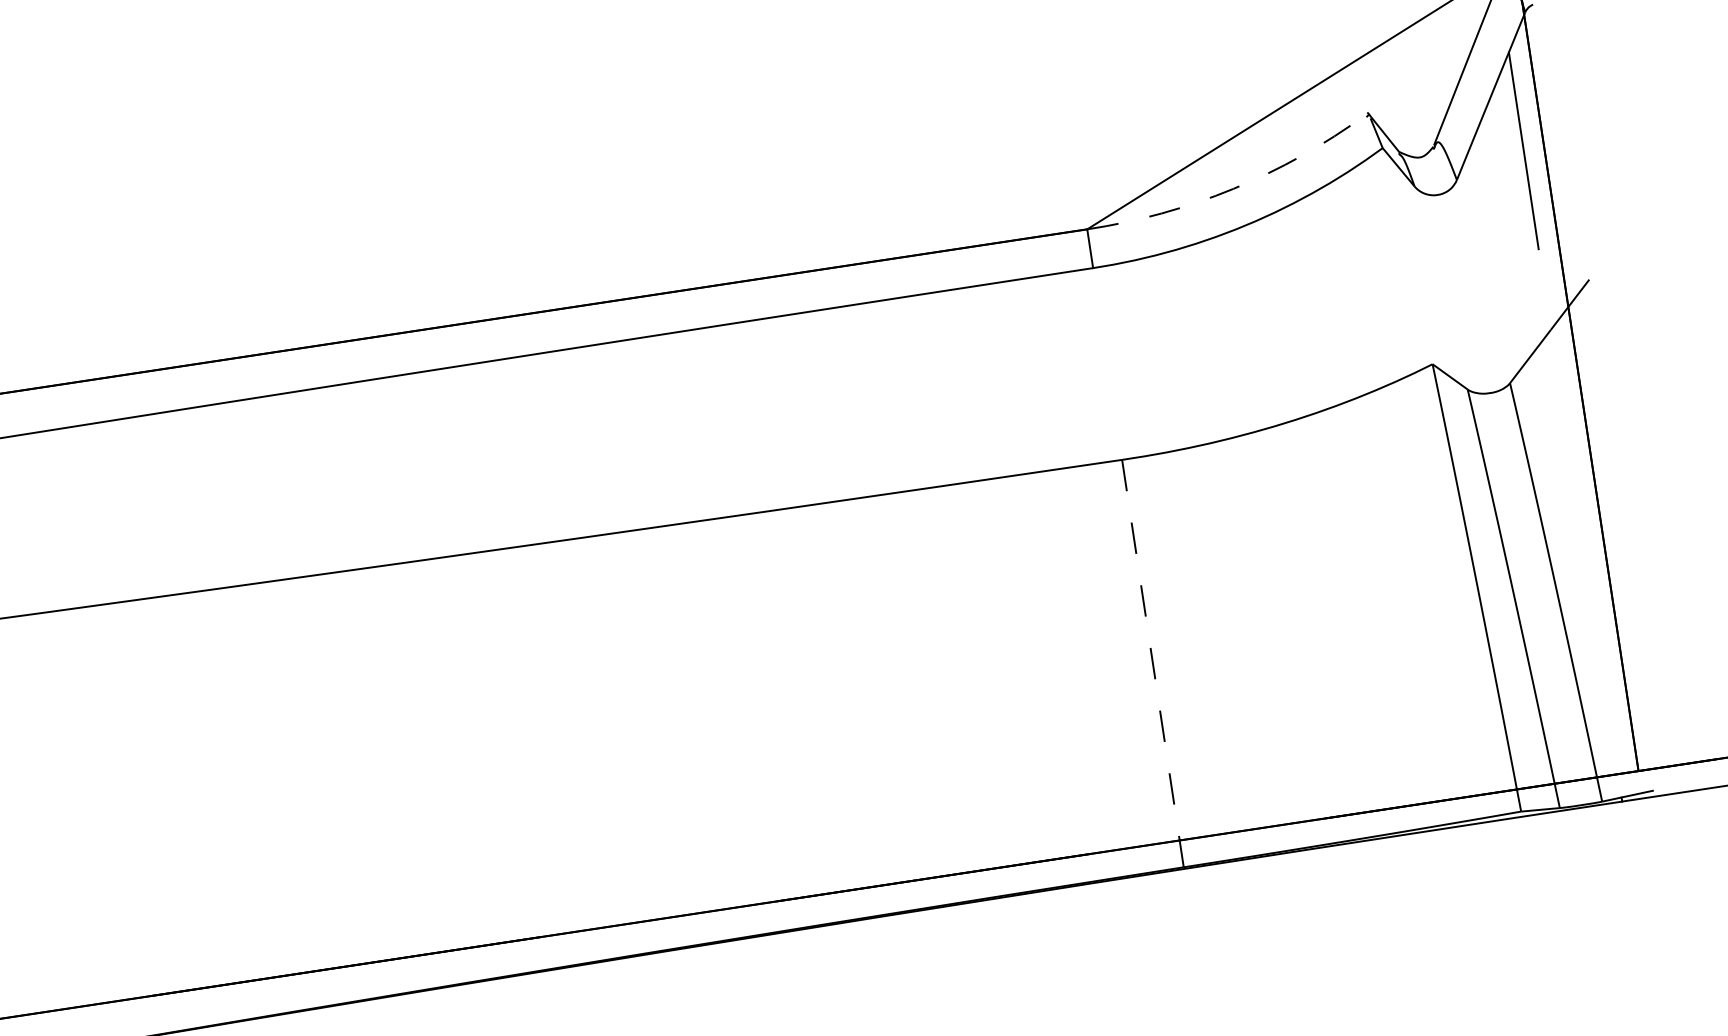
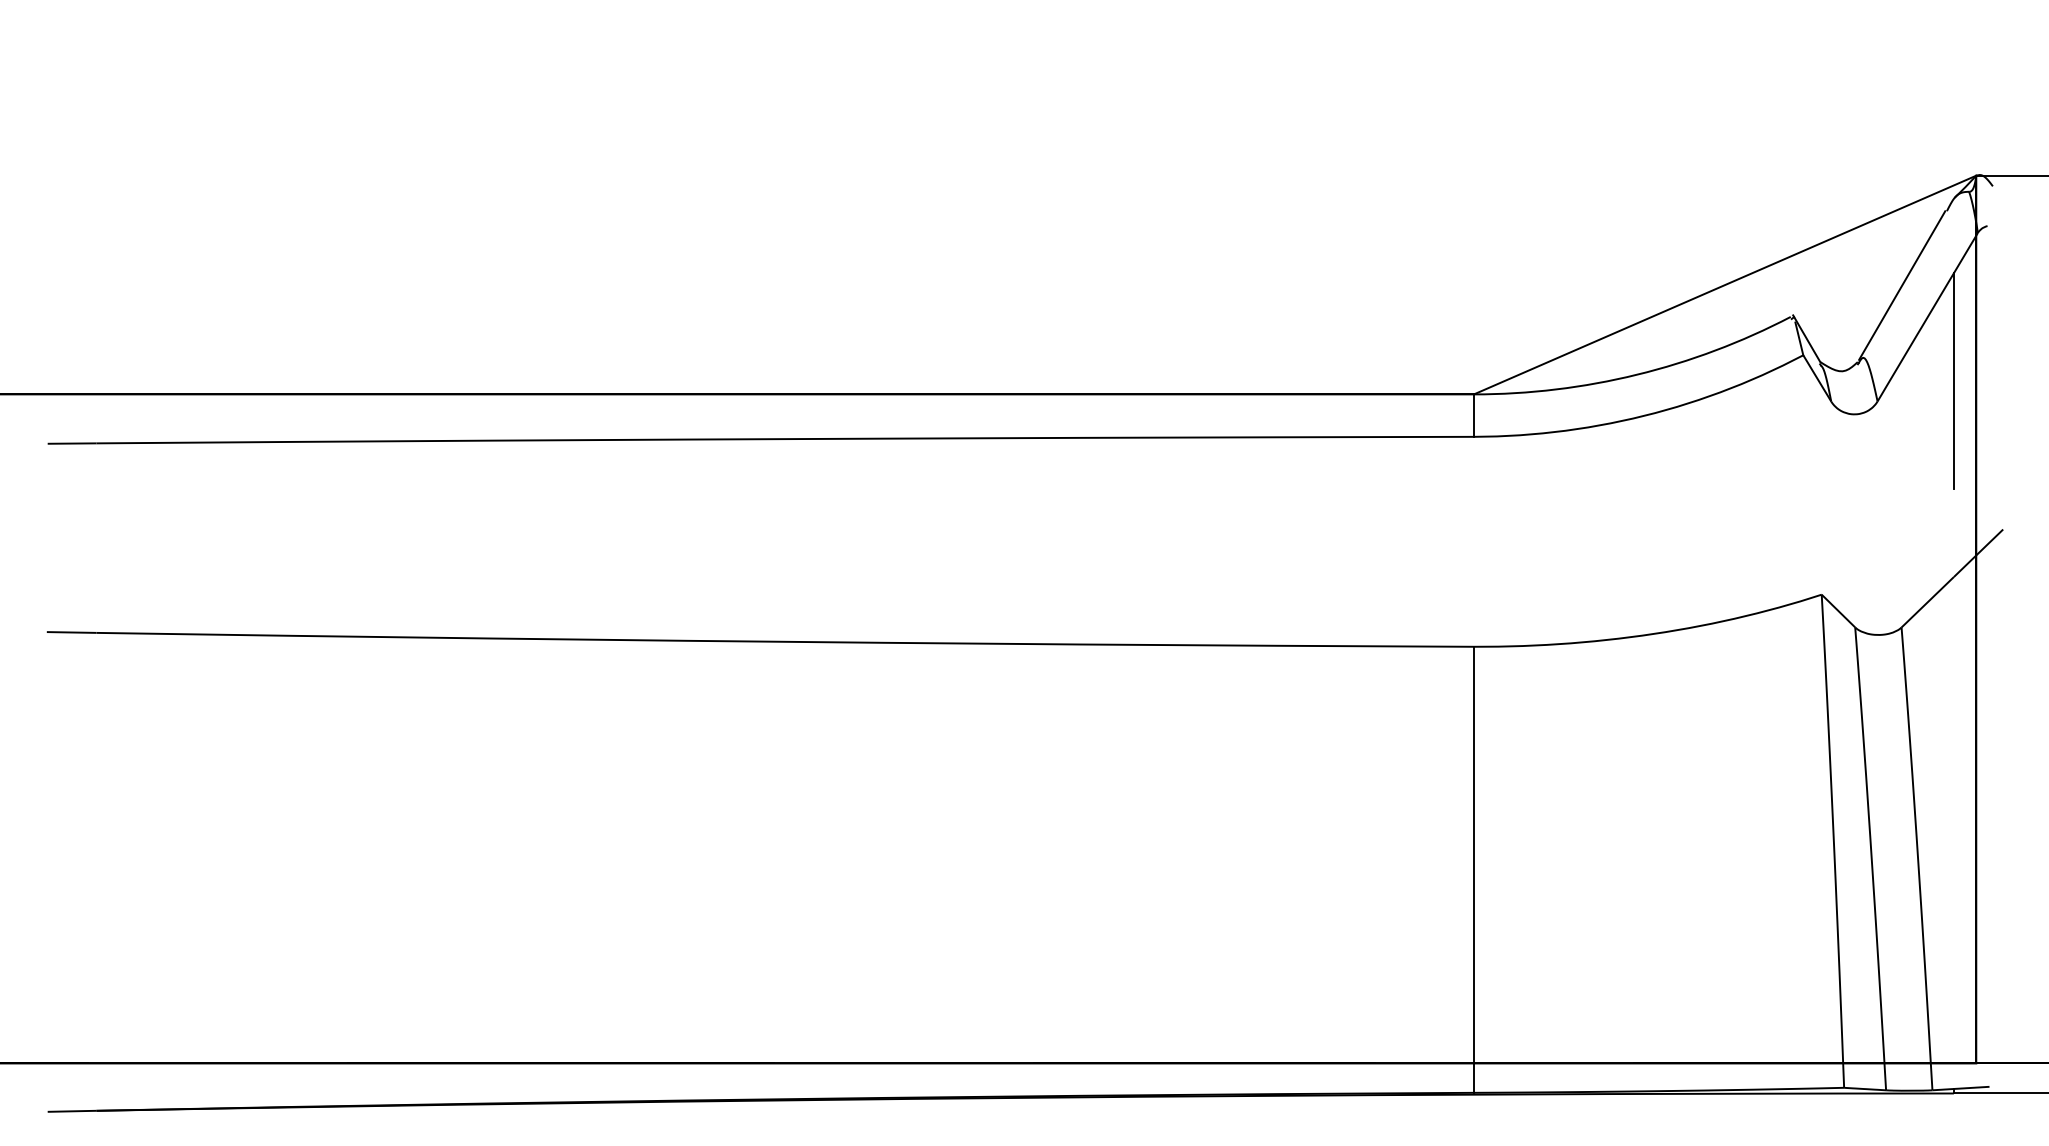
arc: (1233, 188) -> (1637, 374), dashed -> solid
line: (1152, 664) -> (1473, 870), dashed -> solid

